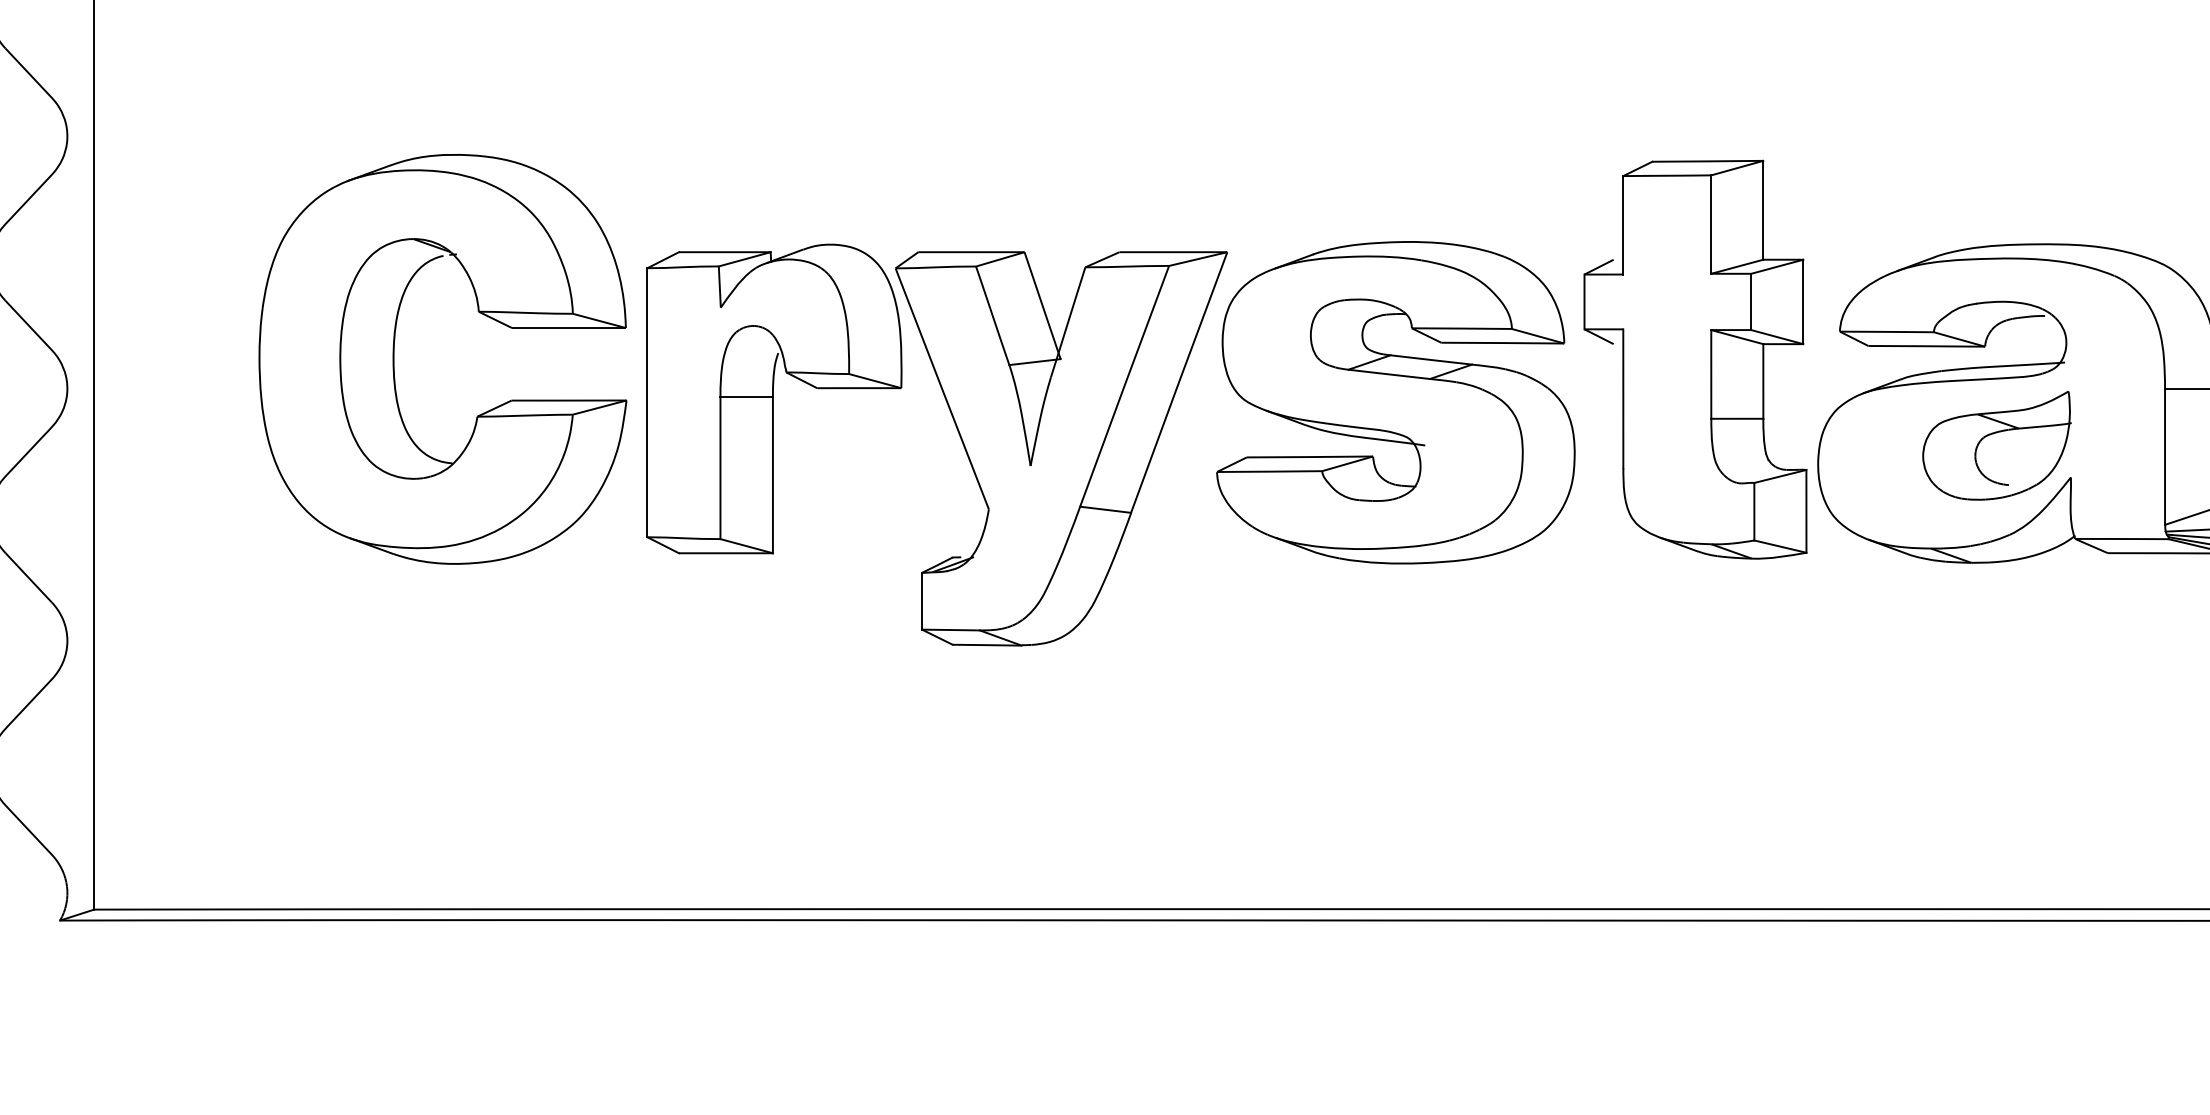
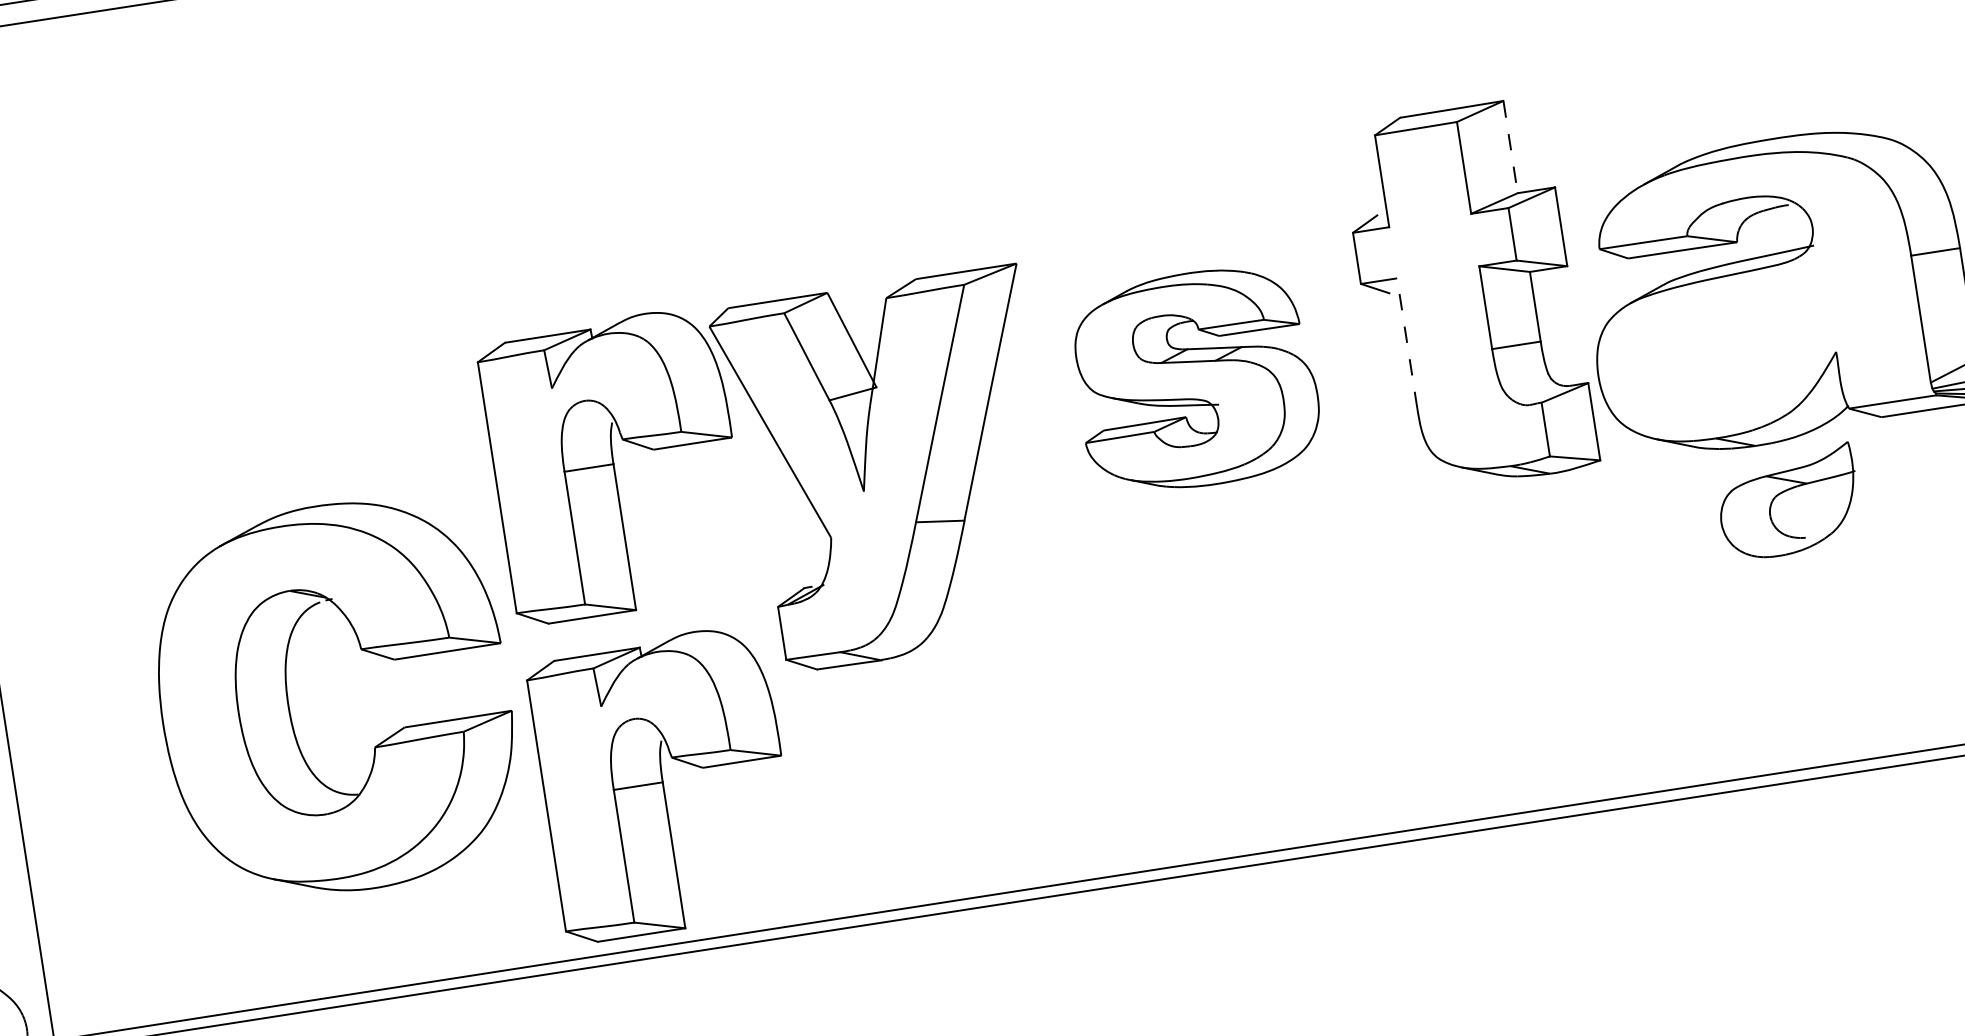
line: (1763, 211) -> (1510, 148), solid -> dashed
part: (394, 359) -> (289, 706), moved
line: (1623, 398) -> (1407, 342), solid -> dashed
part: (1395, 402) -> (1195, 379), size x0.7
part: (1996, 445) -> (1788, 502), moved
part: (774, 739) -> (664, 783), added

